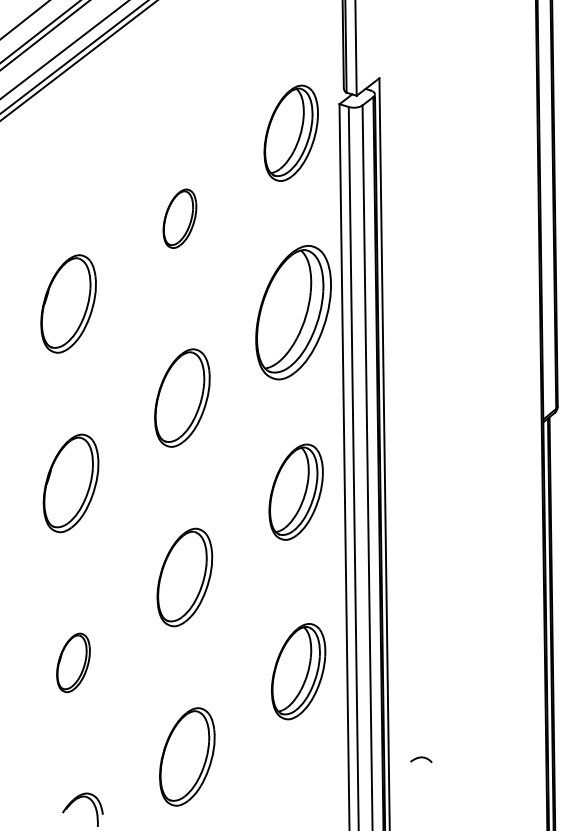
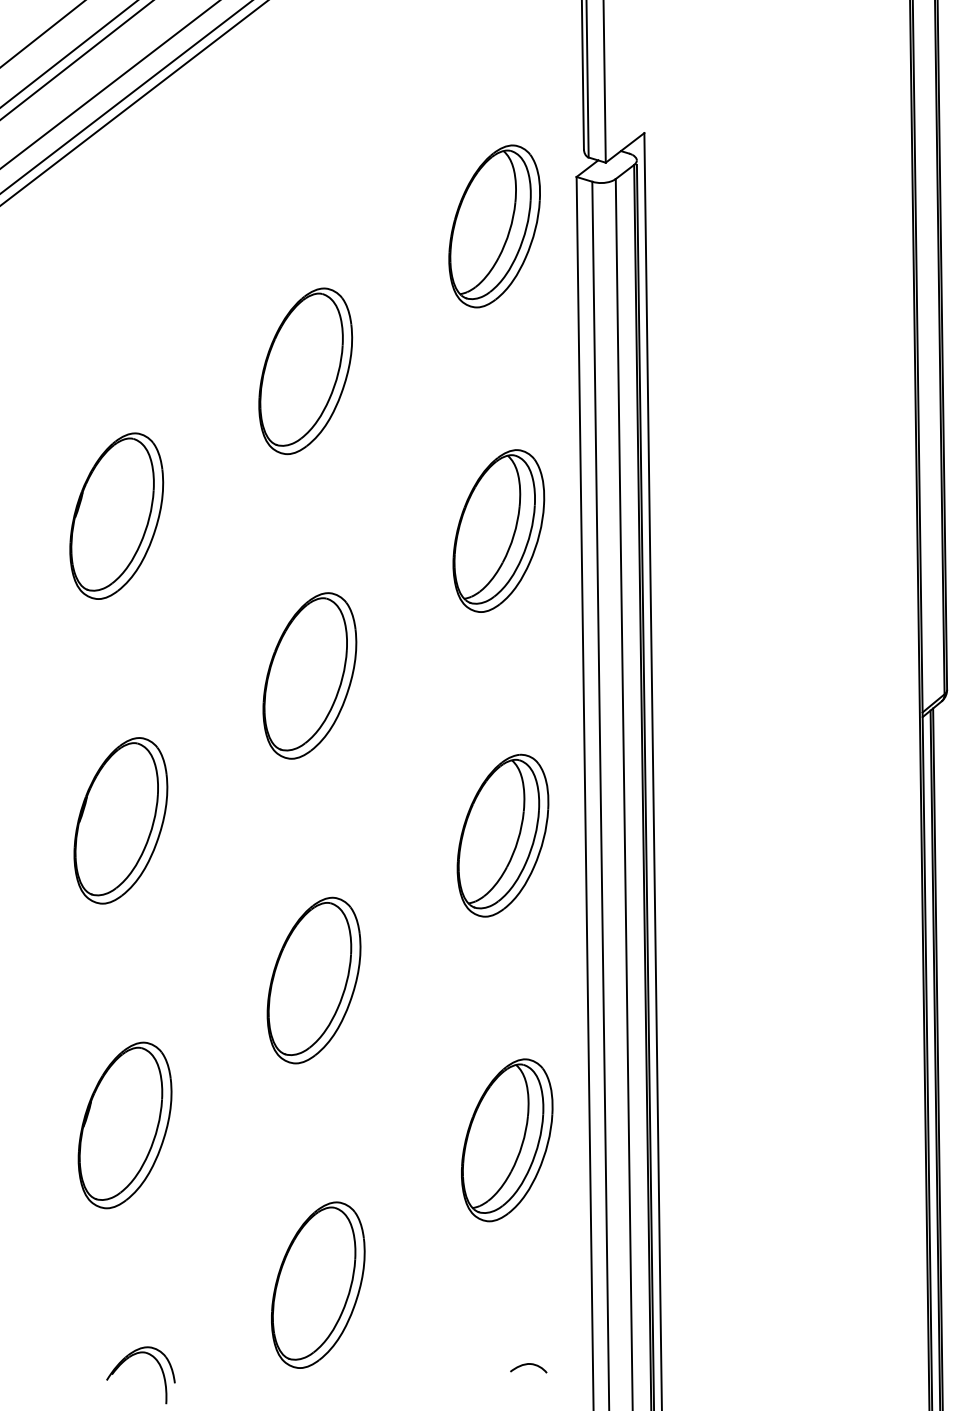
part: (179, 218) -> (304, 371), size x1.67
part: (293, 312) -> (498, 530), size x0.71
part: (73, 662) -> (124, 1124), size x1.67
curve: (421, 758) -> (529, 1365), moved

